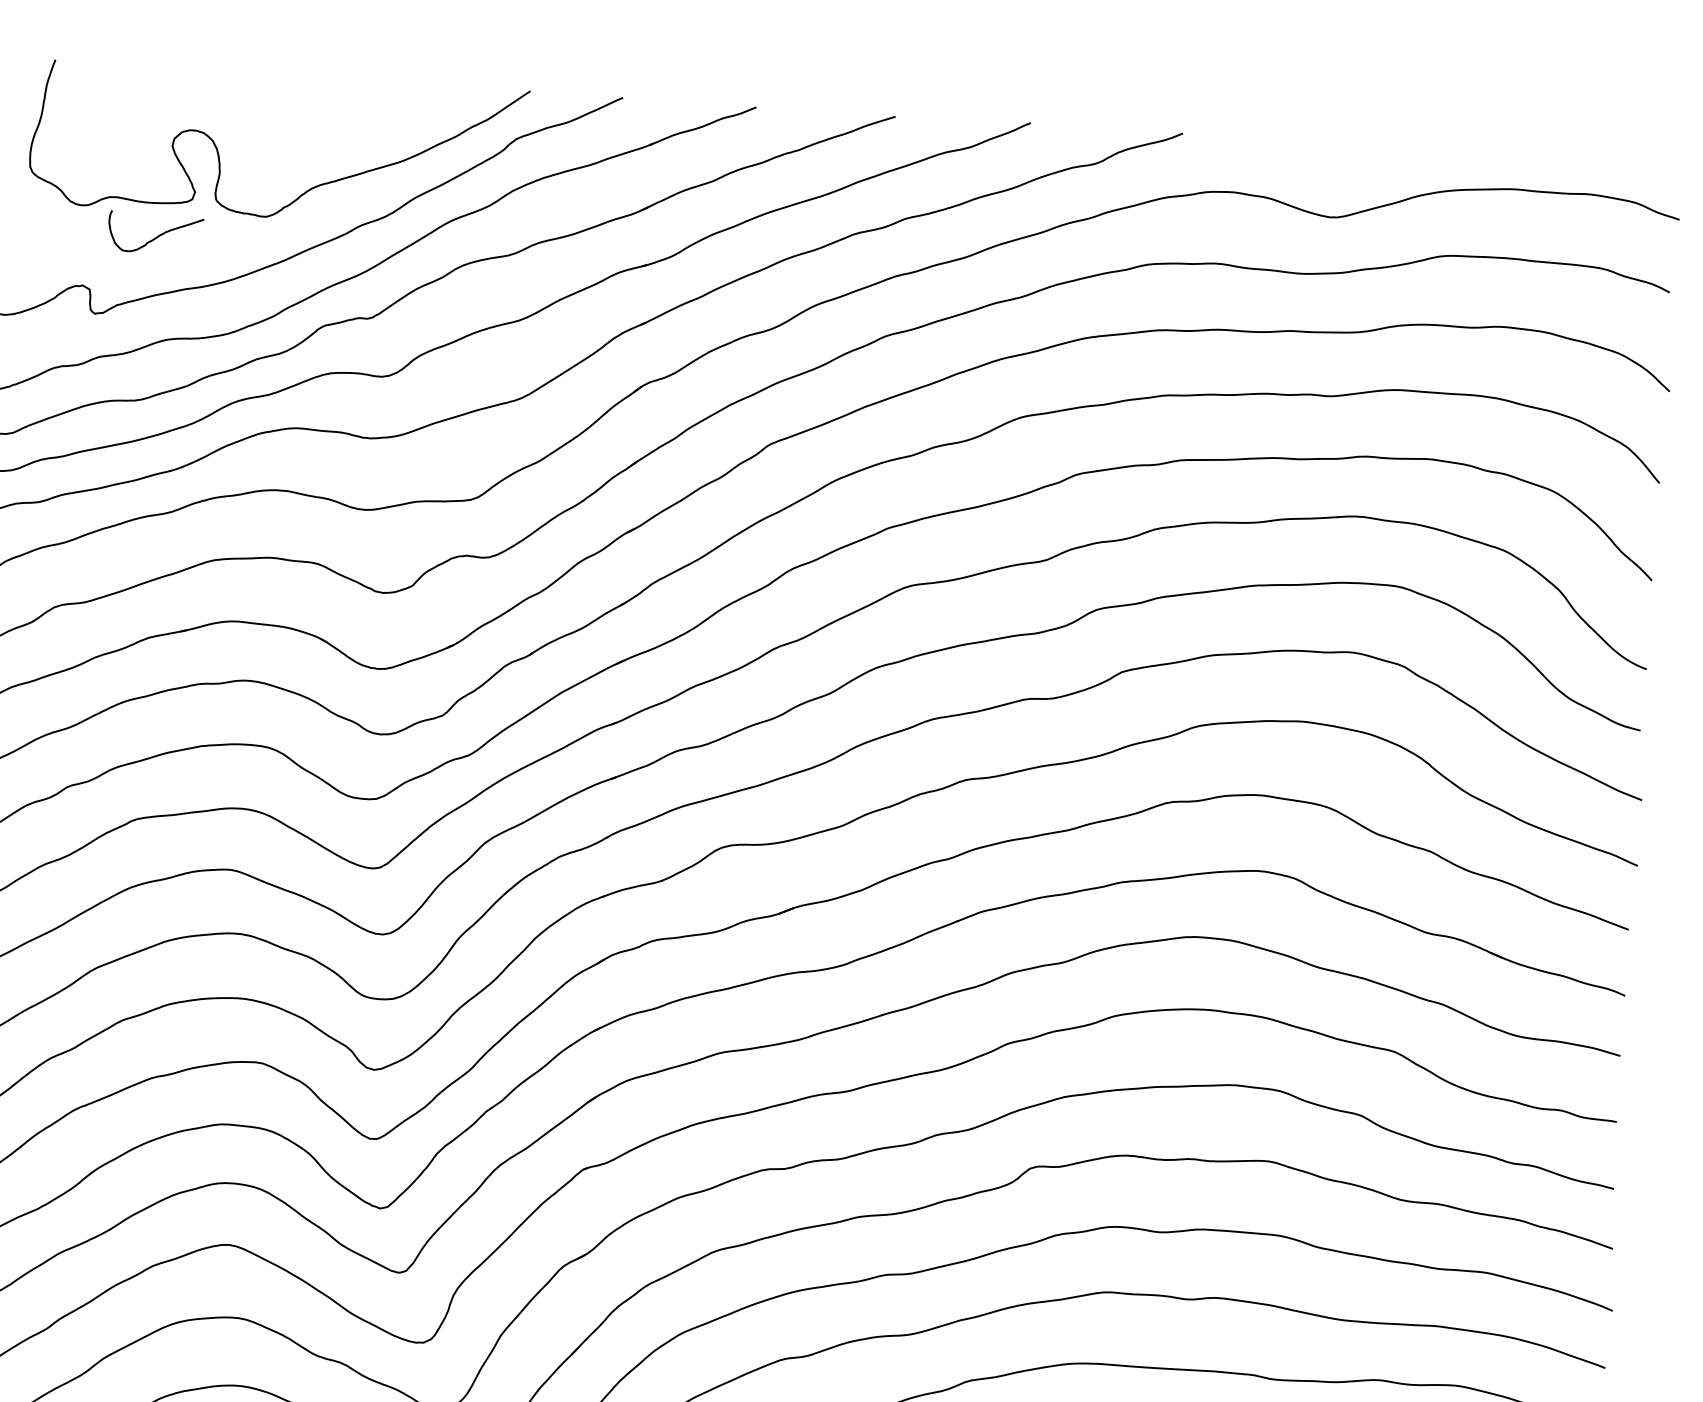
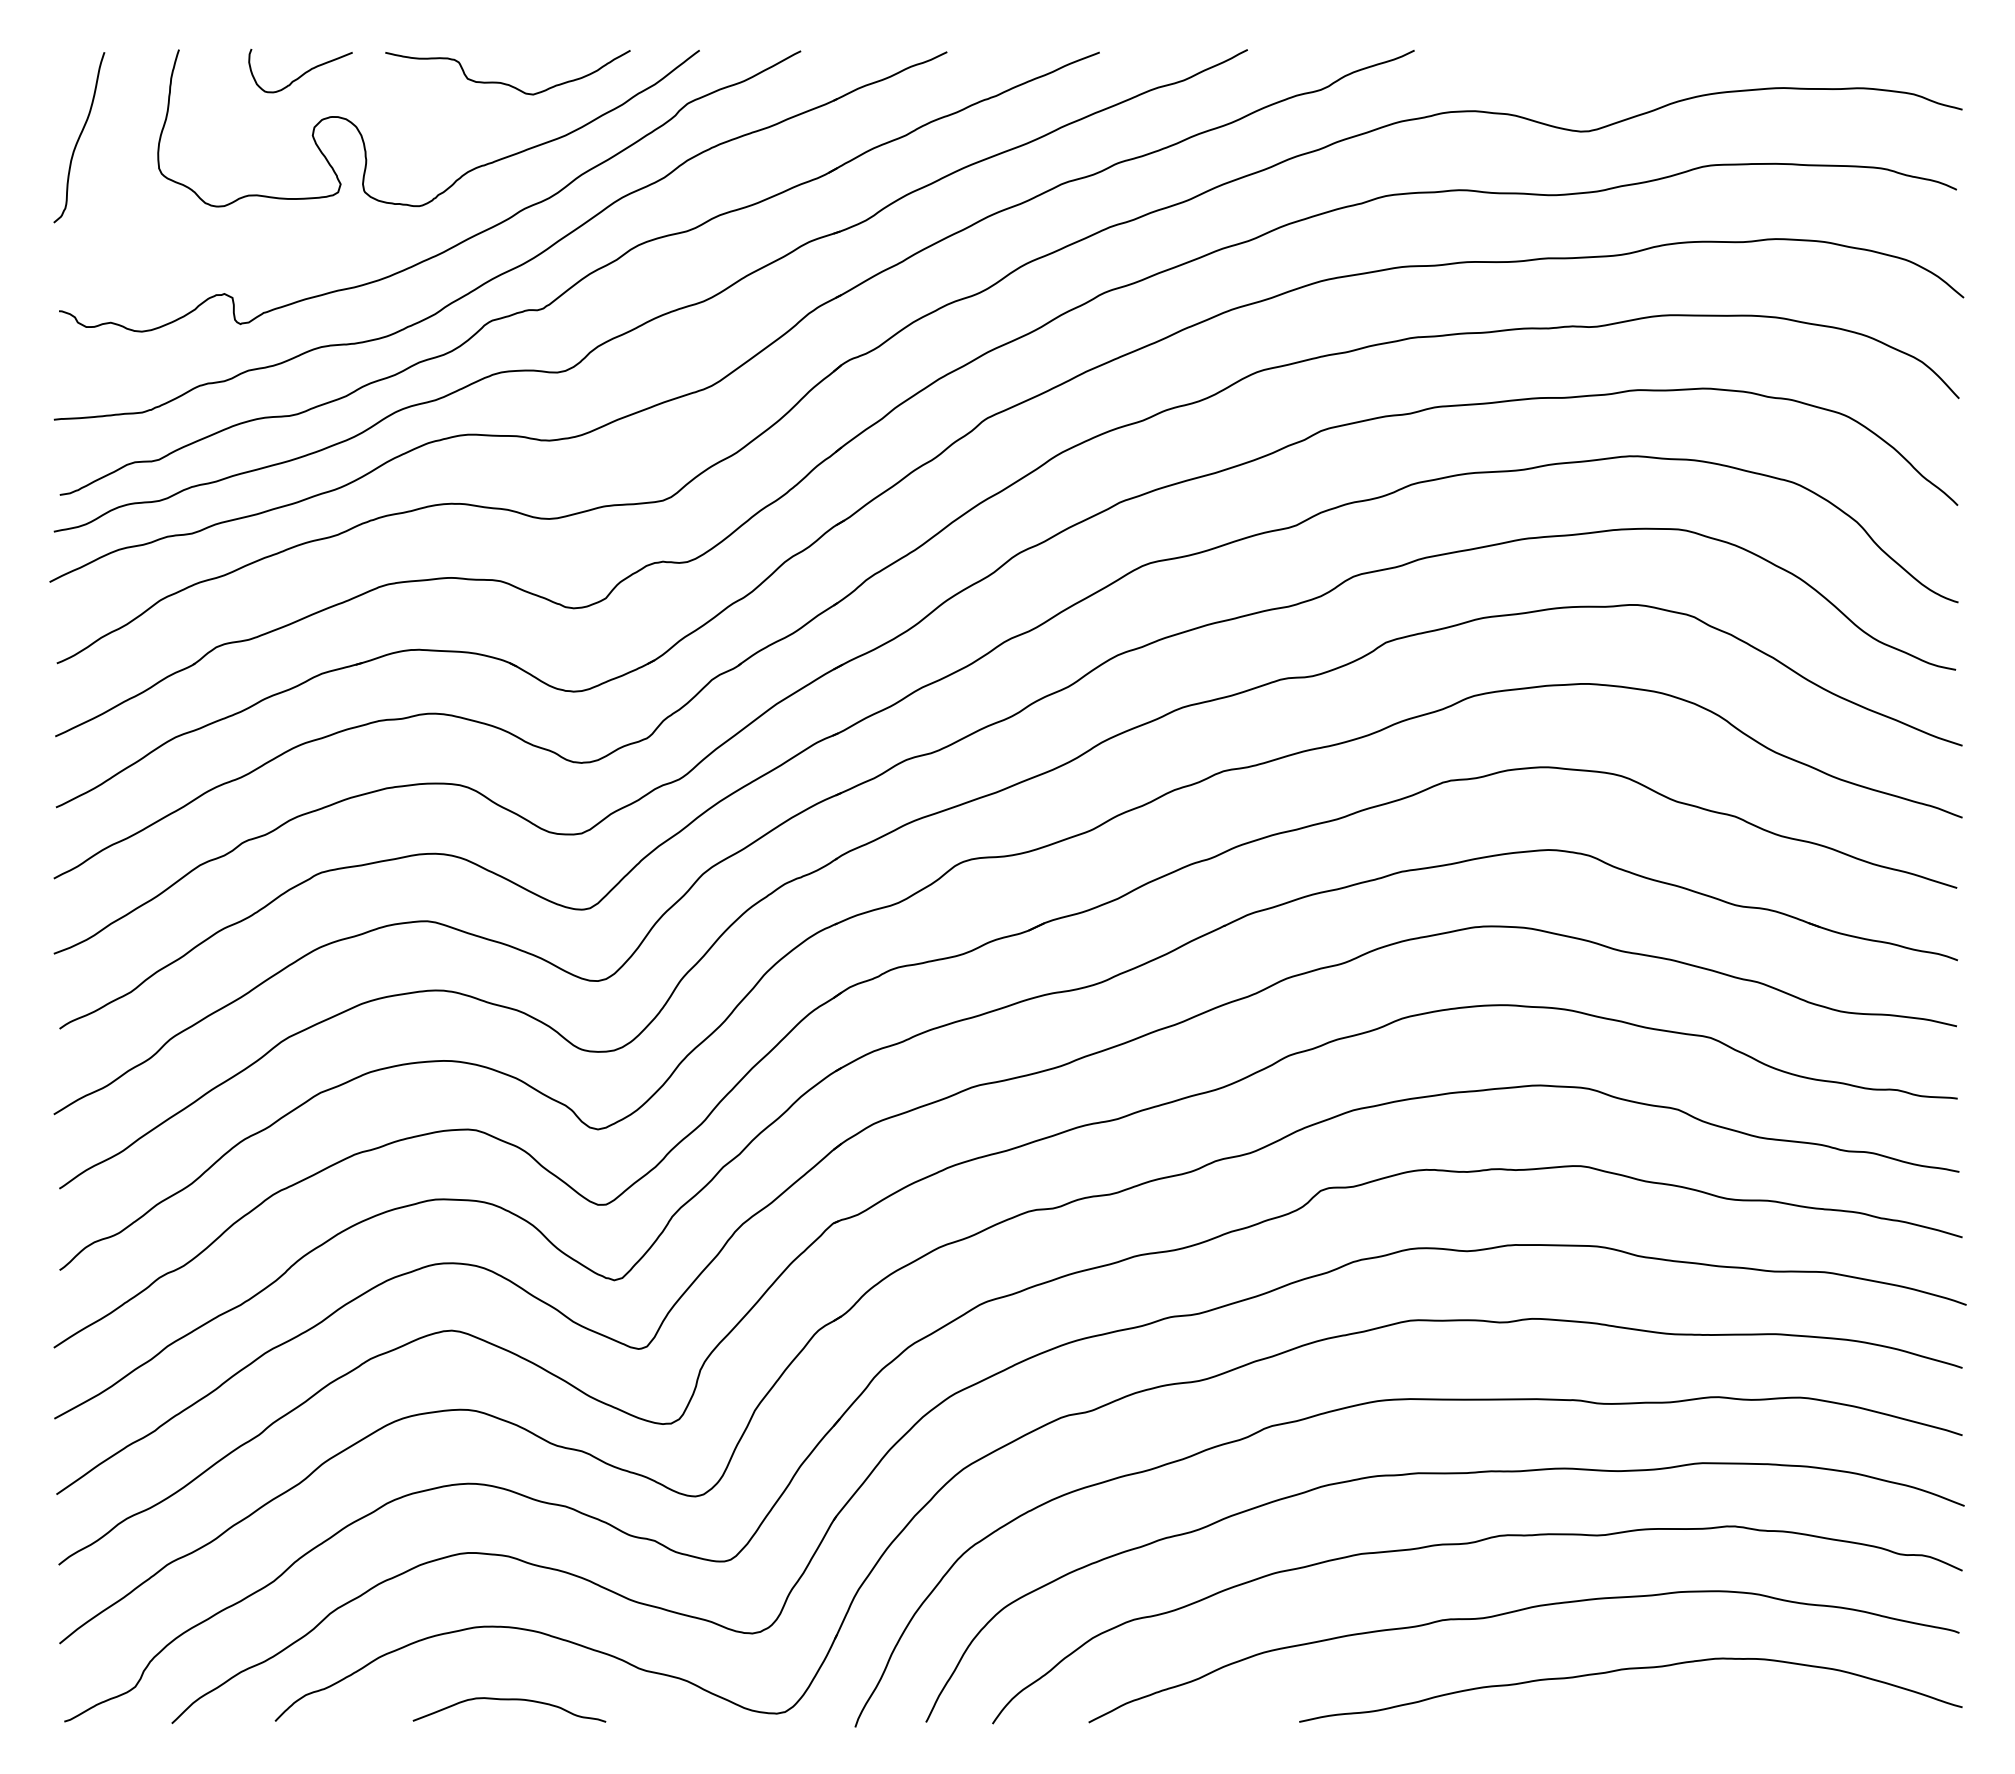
curve: (349, 108) -> (503, 82), added
curve: (156, 236) -> (301, 74), moved

